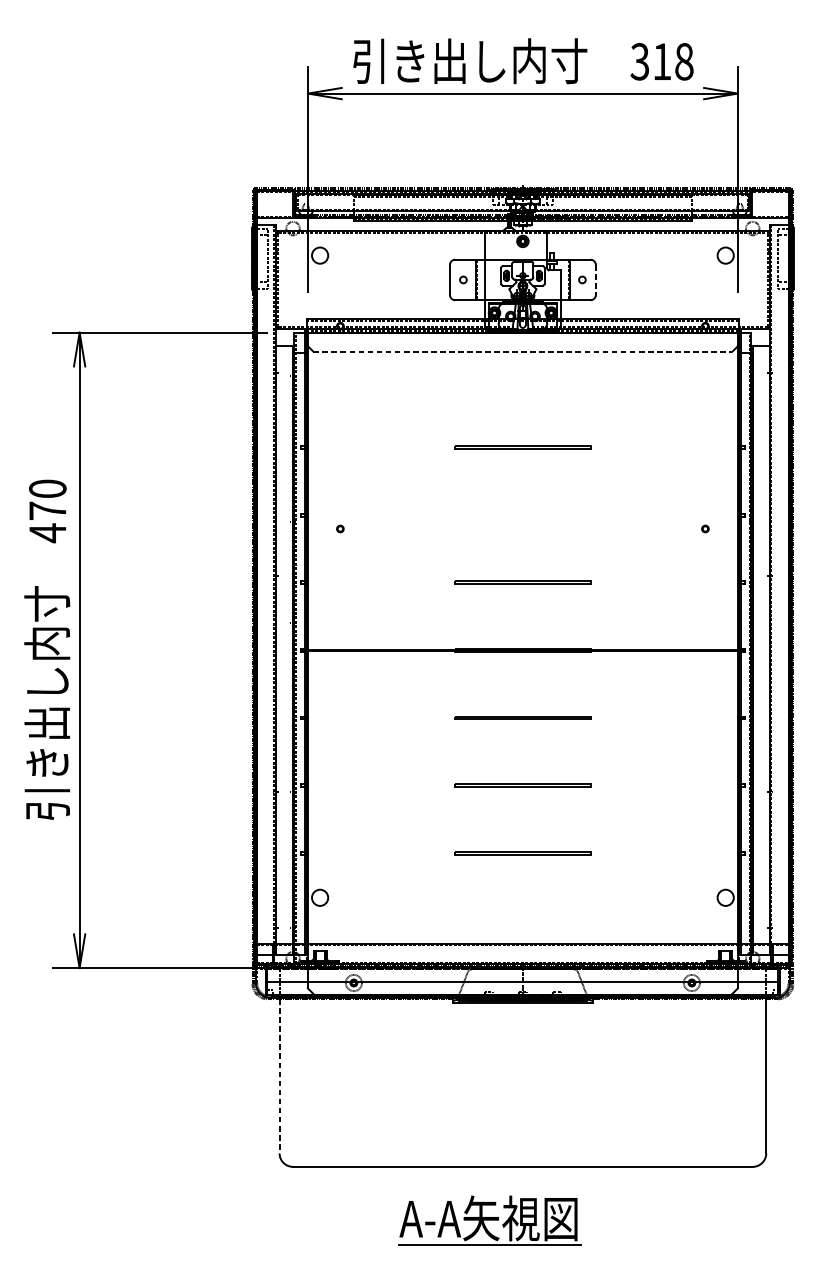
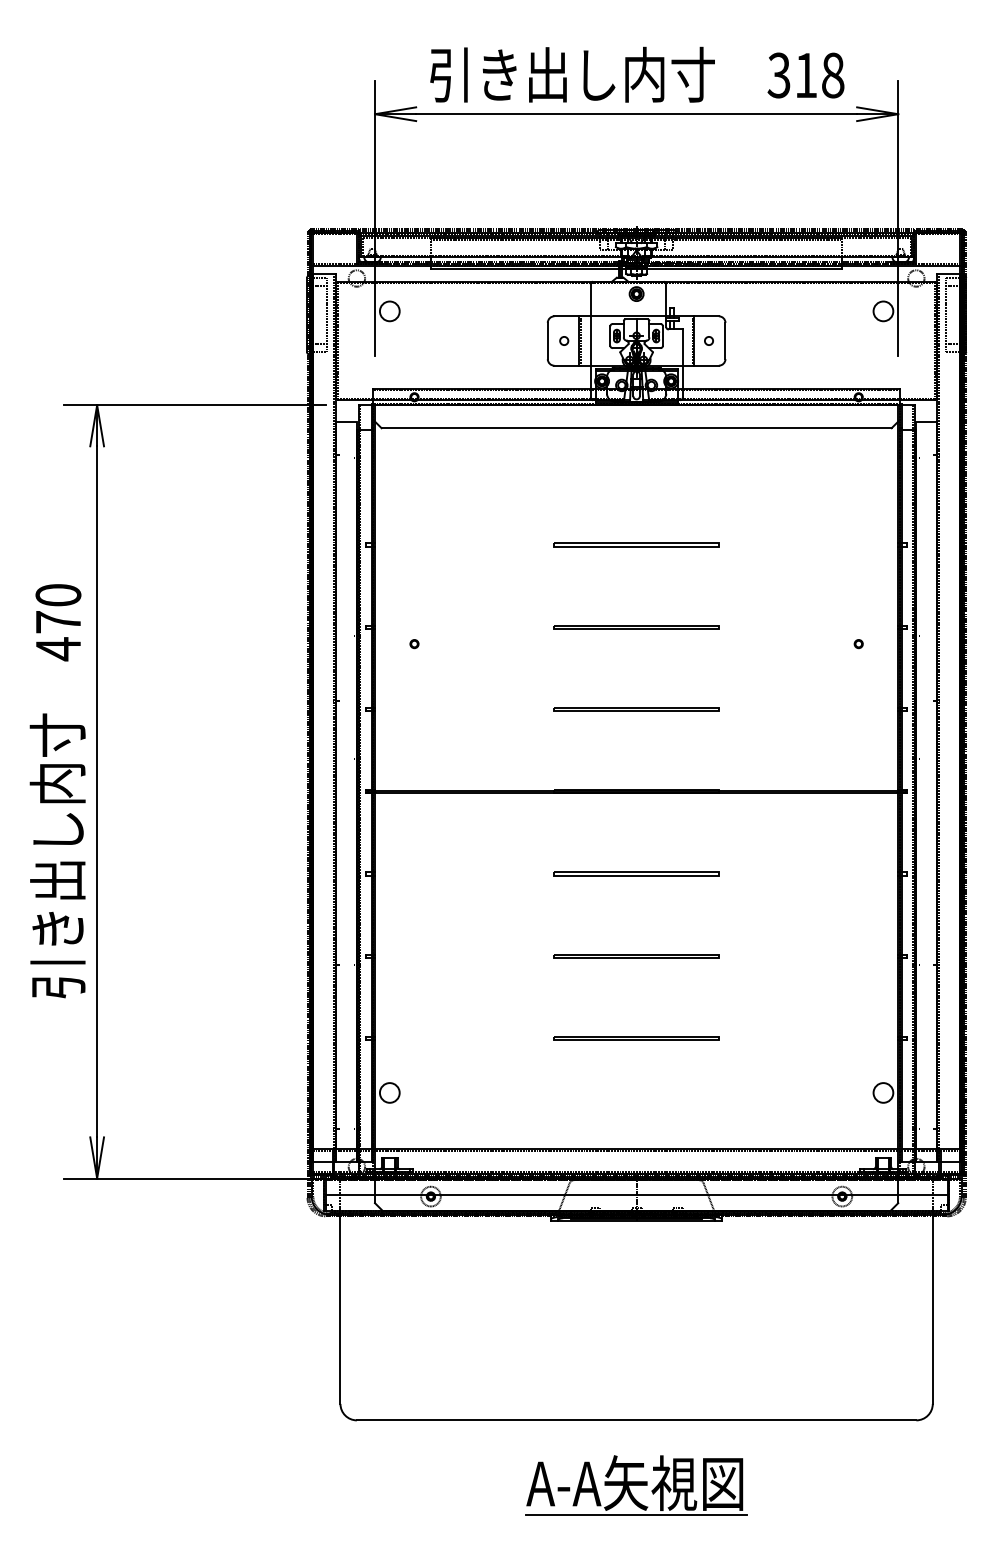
line: (595, 280) -> (725, 341), dashed -> solid
line: (523, 351) -> (637, 428), dashed -> solid
line: (522, 514) -> (636, 626), added
line: (279, 1076) -> (340, 1310), dashed -> solid
part: (489, 1220) -> (636, 1485), moved

